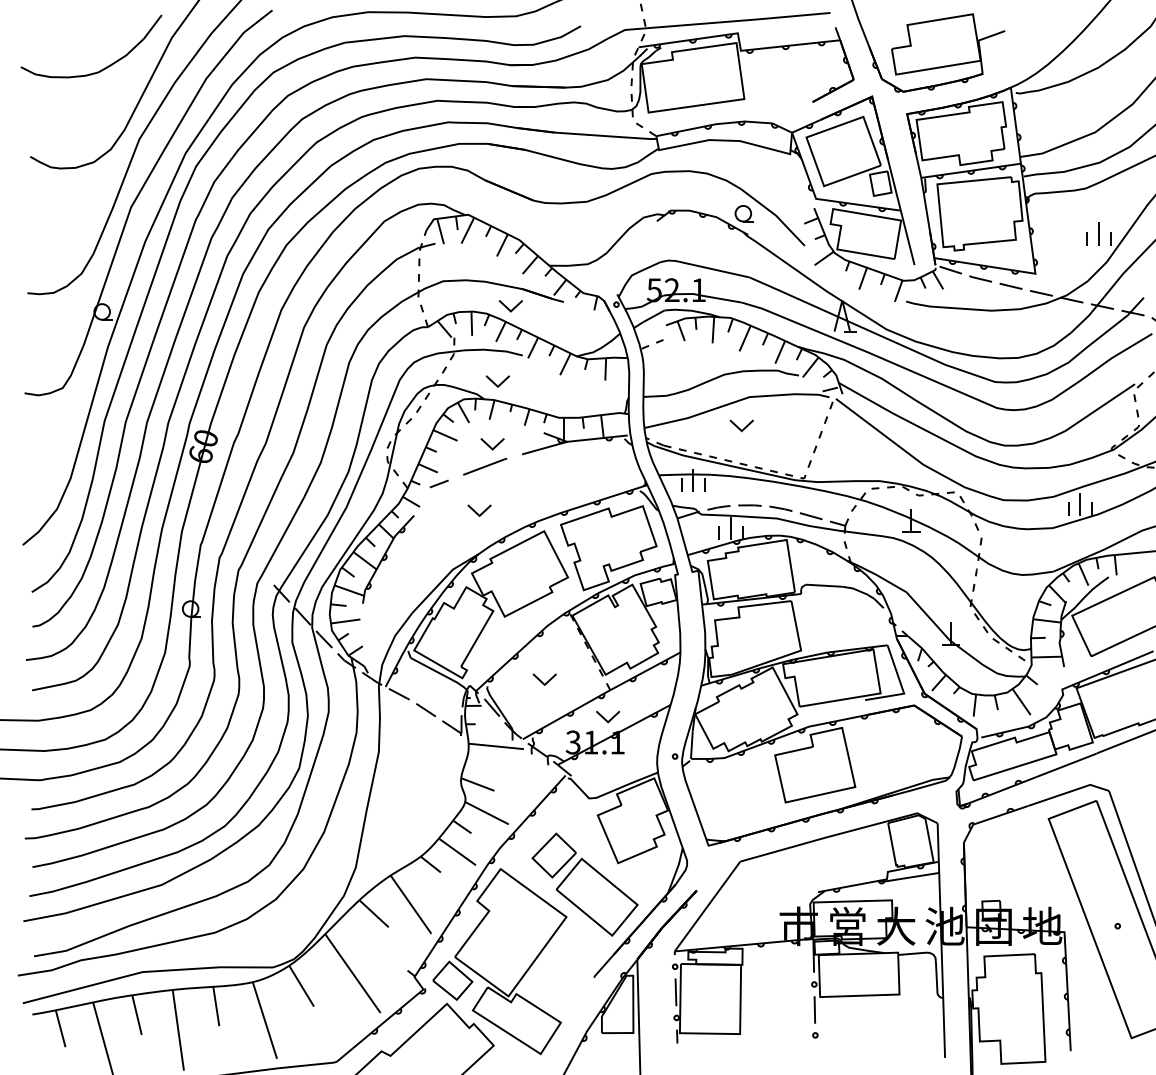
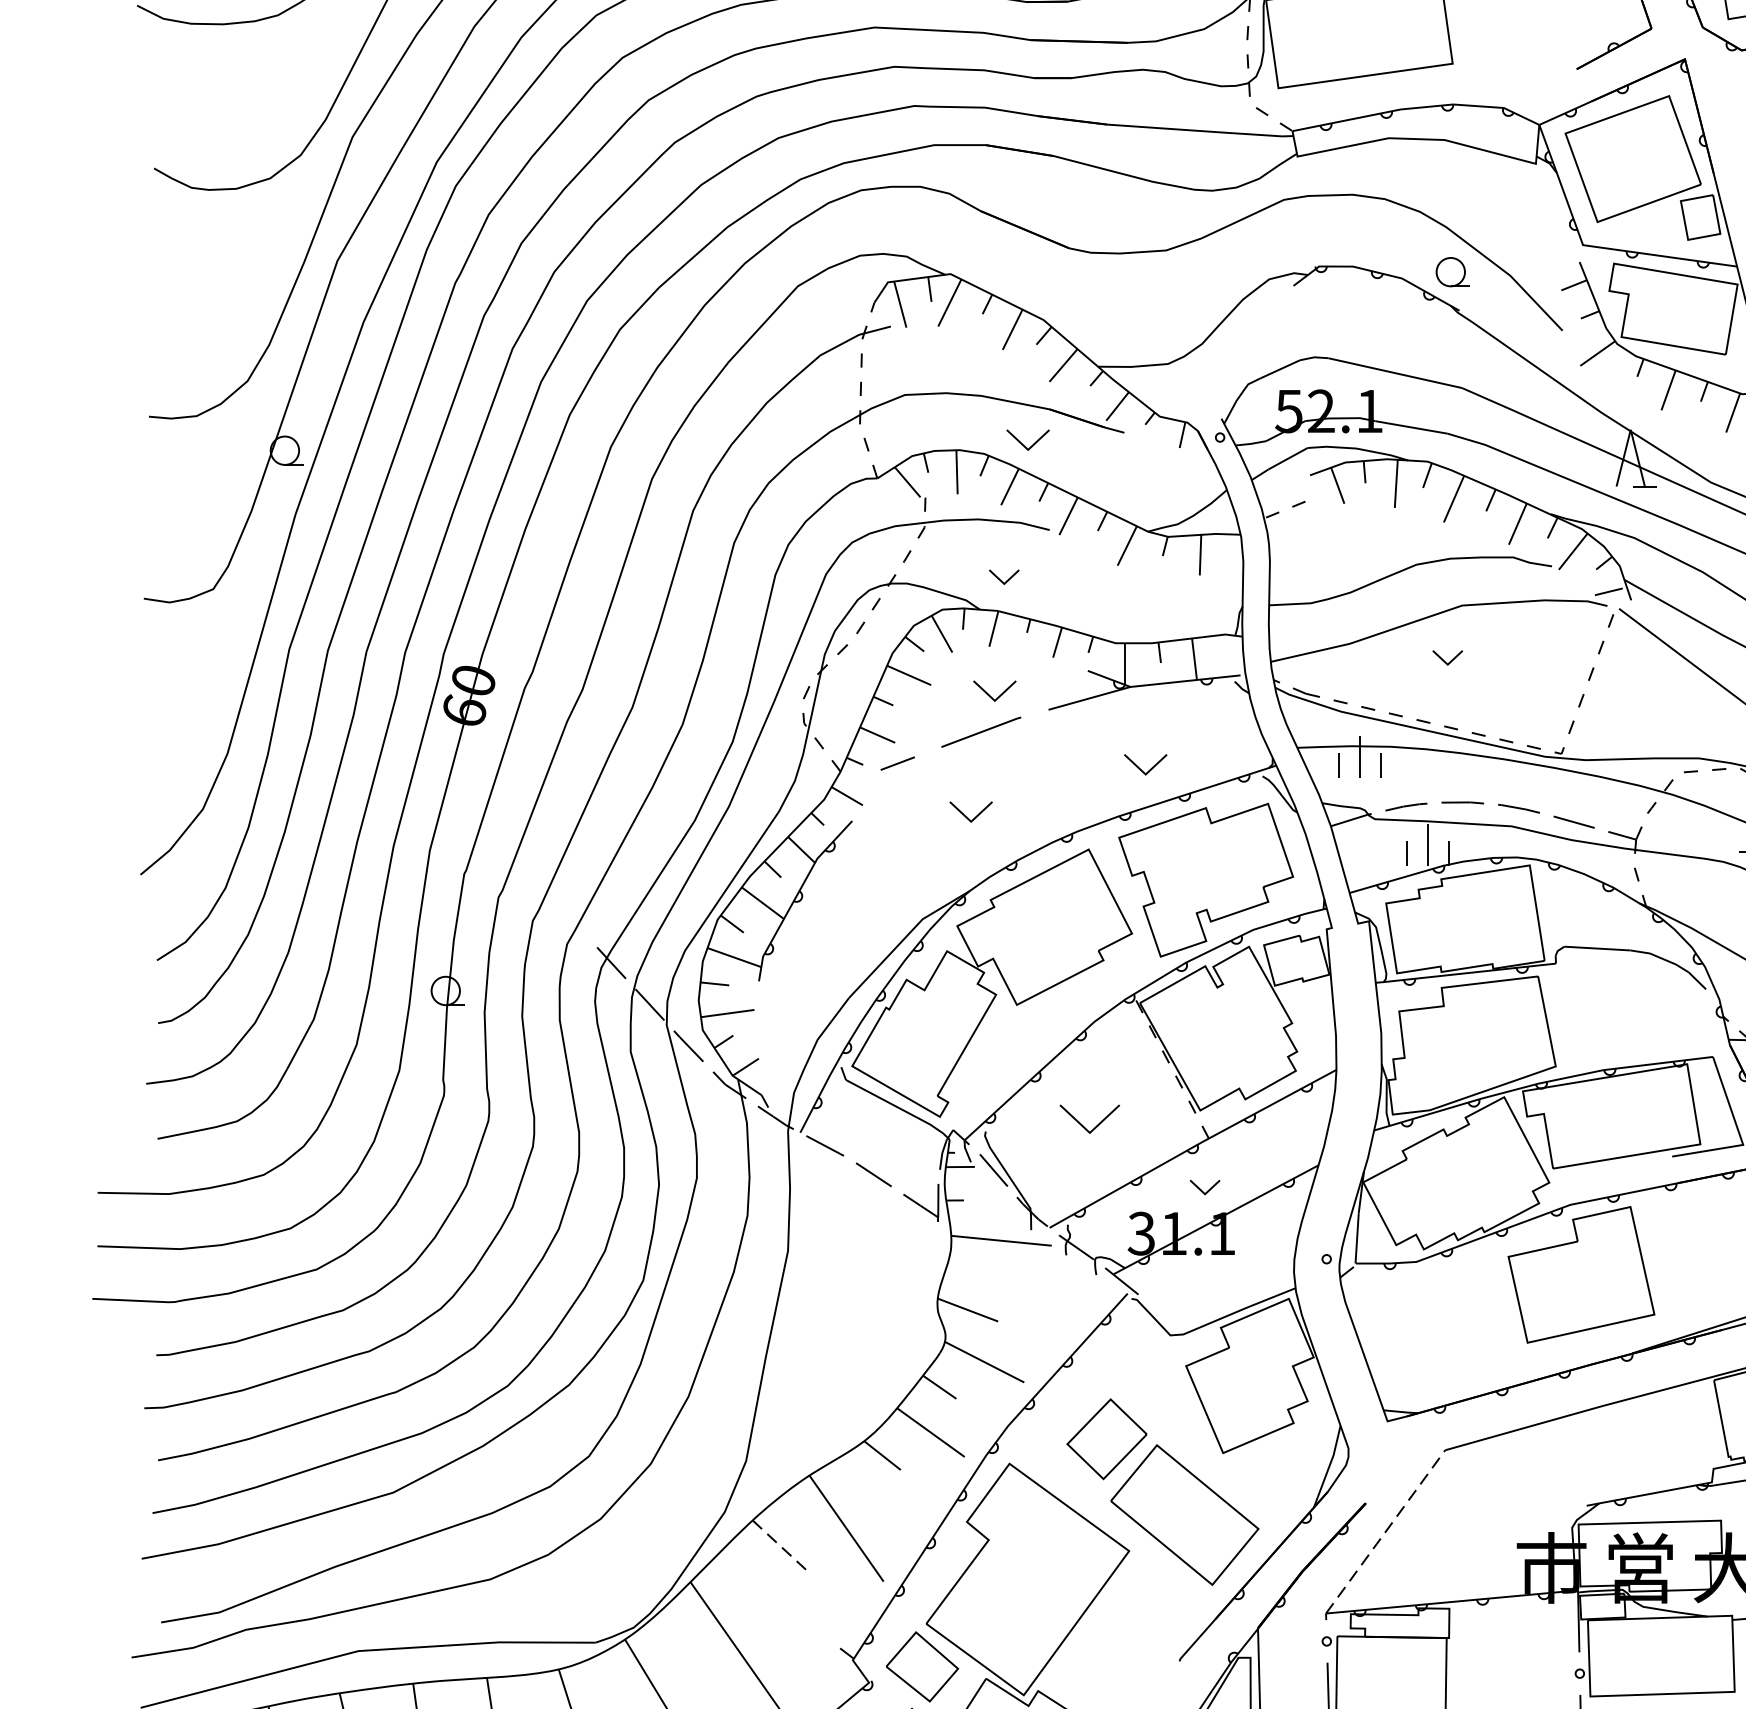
part: (497, 381) -> (1003, 577), size x0.7
part: (741, 425) -> (1447, 657), size x0.7
part: (575, 484) -> (1145, 764), added
part: (544, 679) -> (1089, 1119), size x1.4
part: (608, 717) -> (1205, 1188), size x0.7
line: (707, 906) -> (1385, 1531), solid -> dashed
line: (374, 913) -> (780, 1544), solid -> dashed

